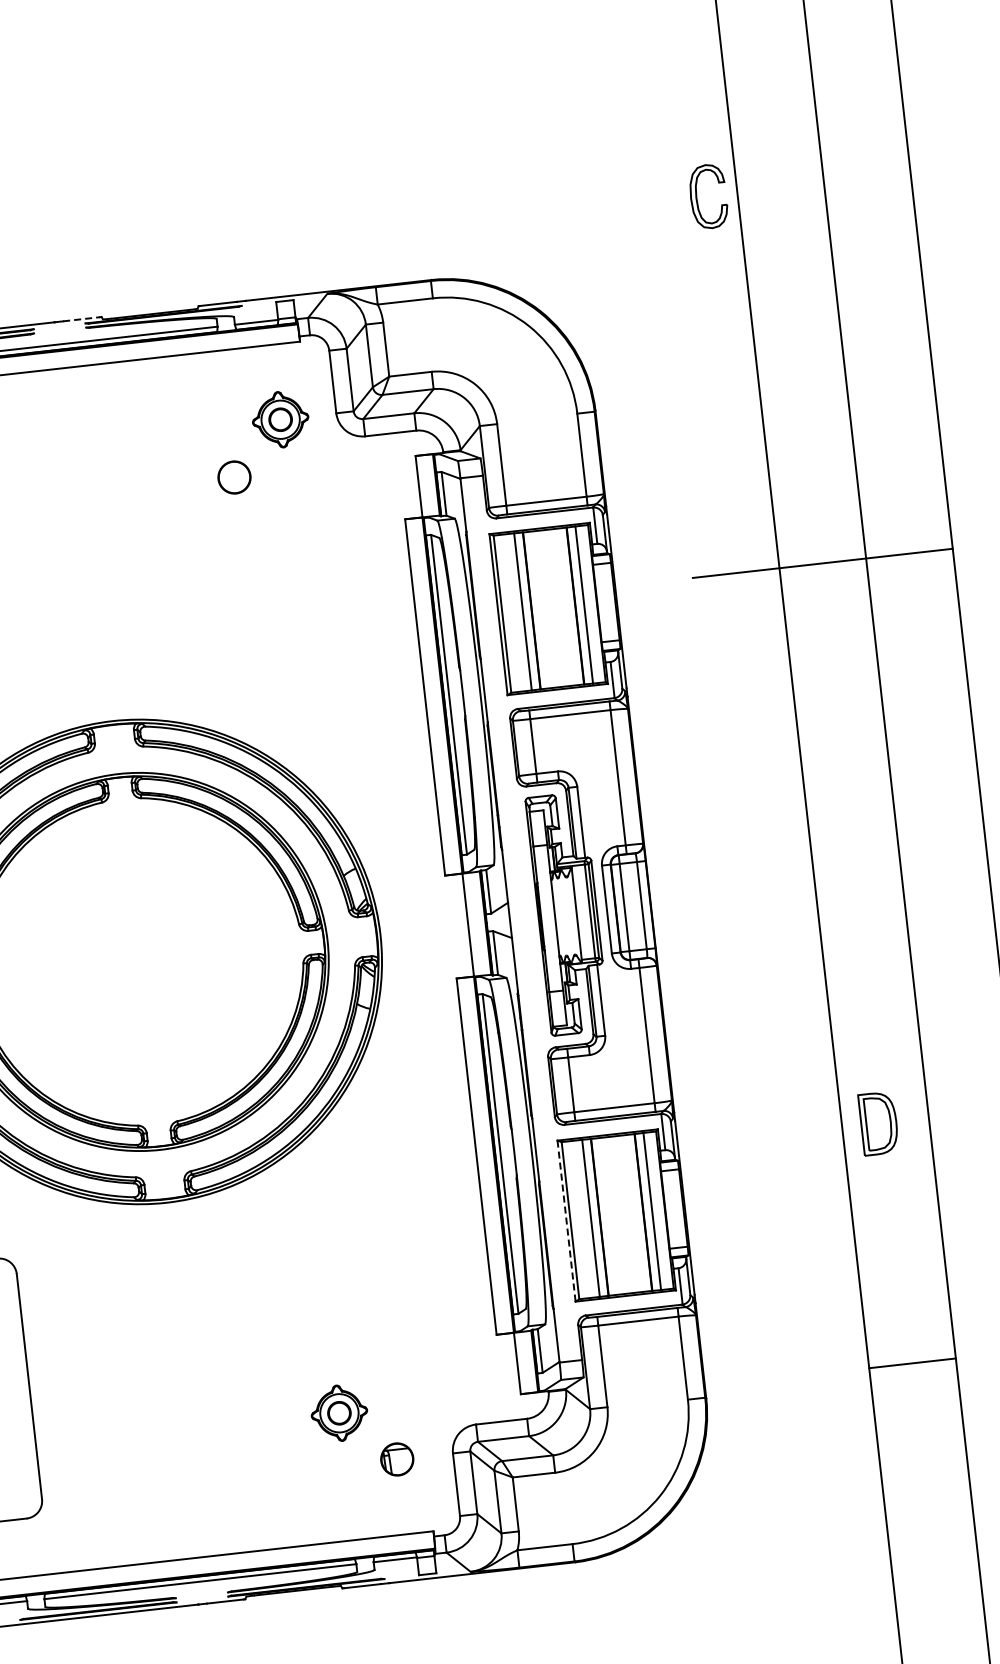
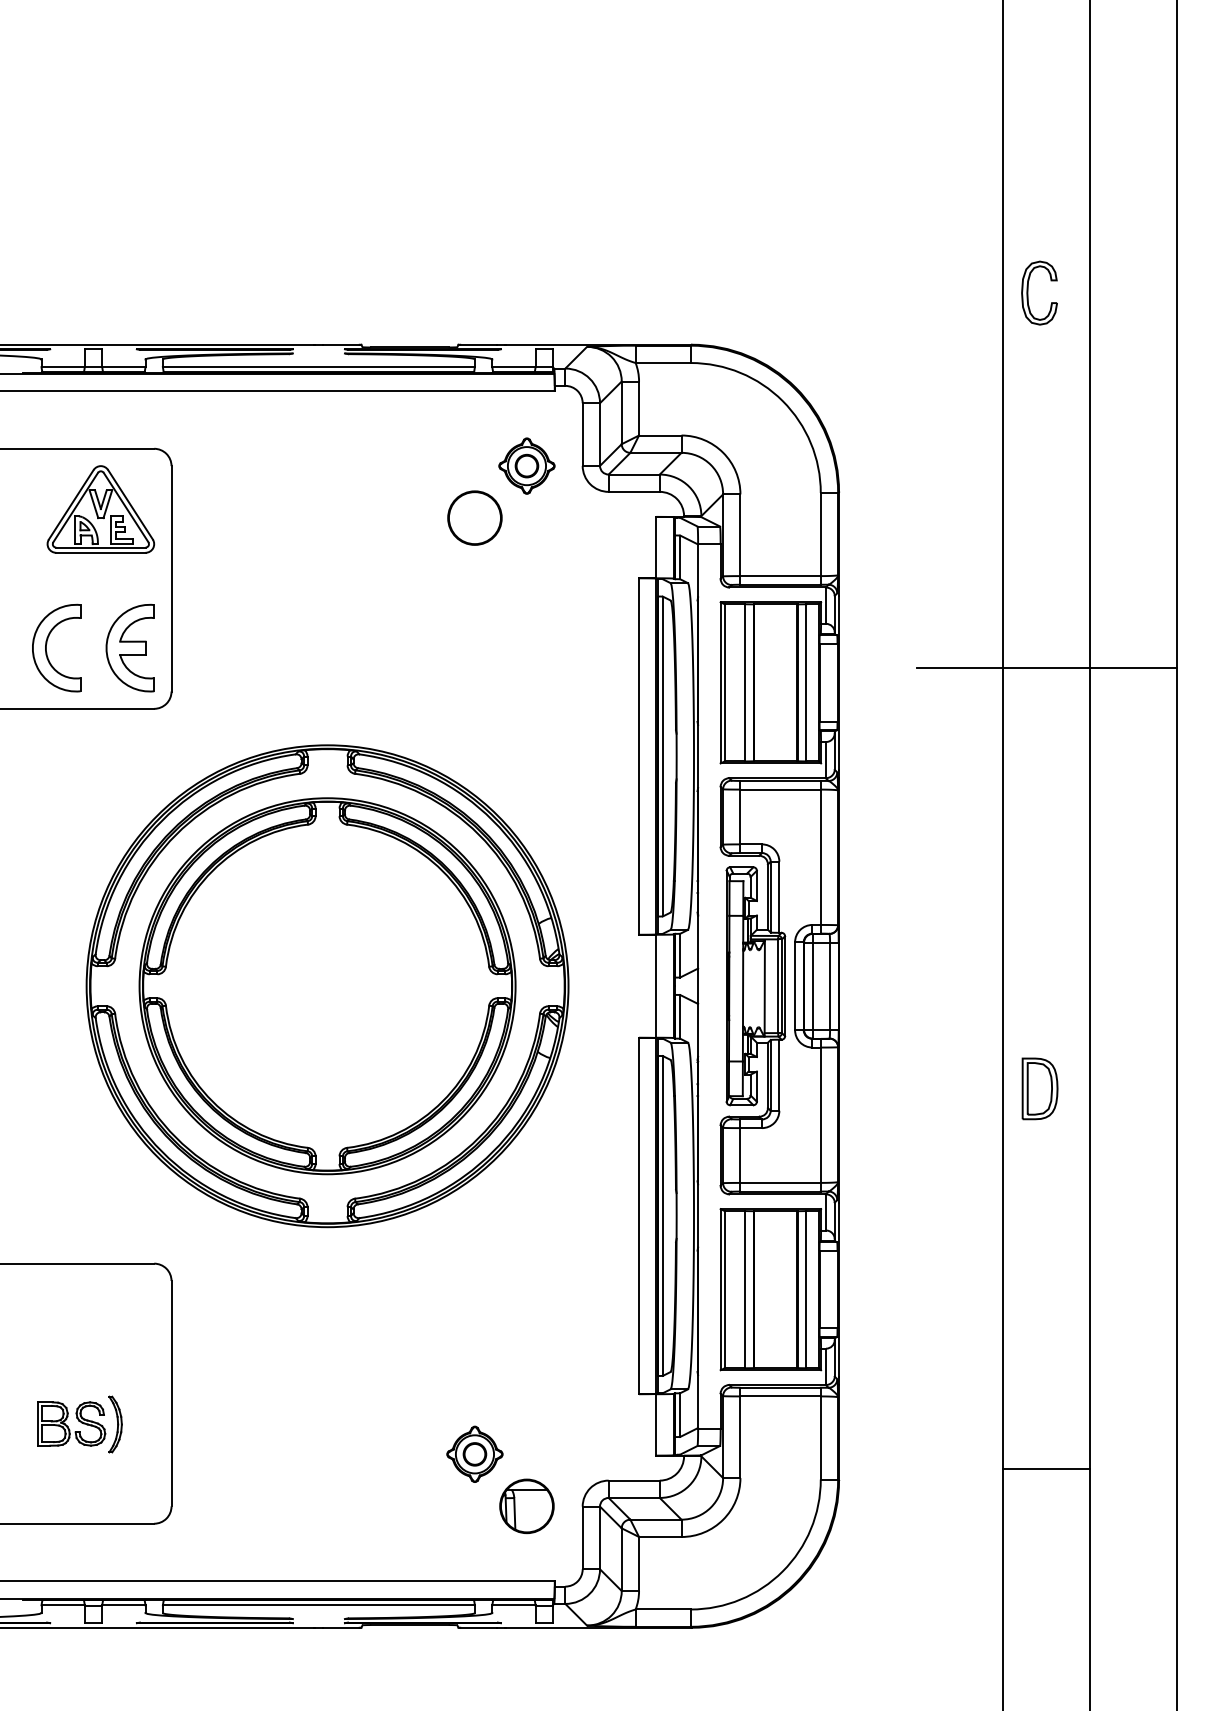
part: (697, 197) -> (1028, 292), moved
line: (81, 319) -> (341, 344), dashed -> solid
circle: (233, 476) -> (474, 517), size x1.67
part: (878, 1123) -> (1039, 1088), moved
line: (566, 1220) -> (720, 1289), dashed -> solid
part: (396, 1459) -> (526, 1506), size x1.67

